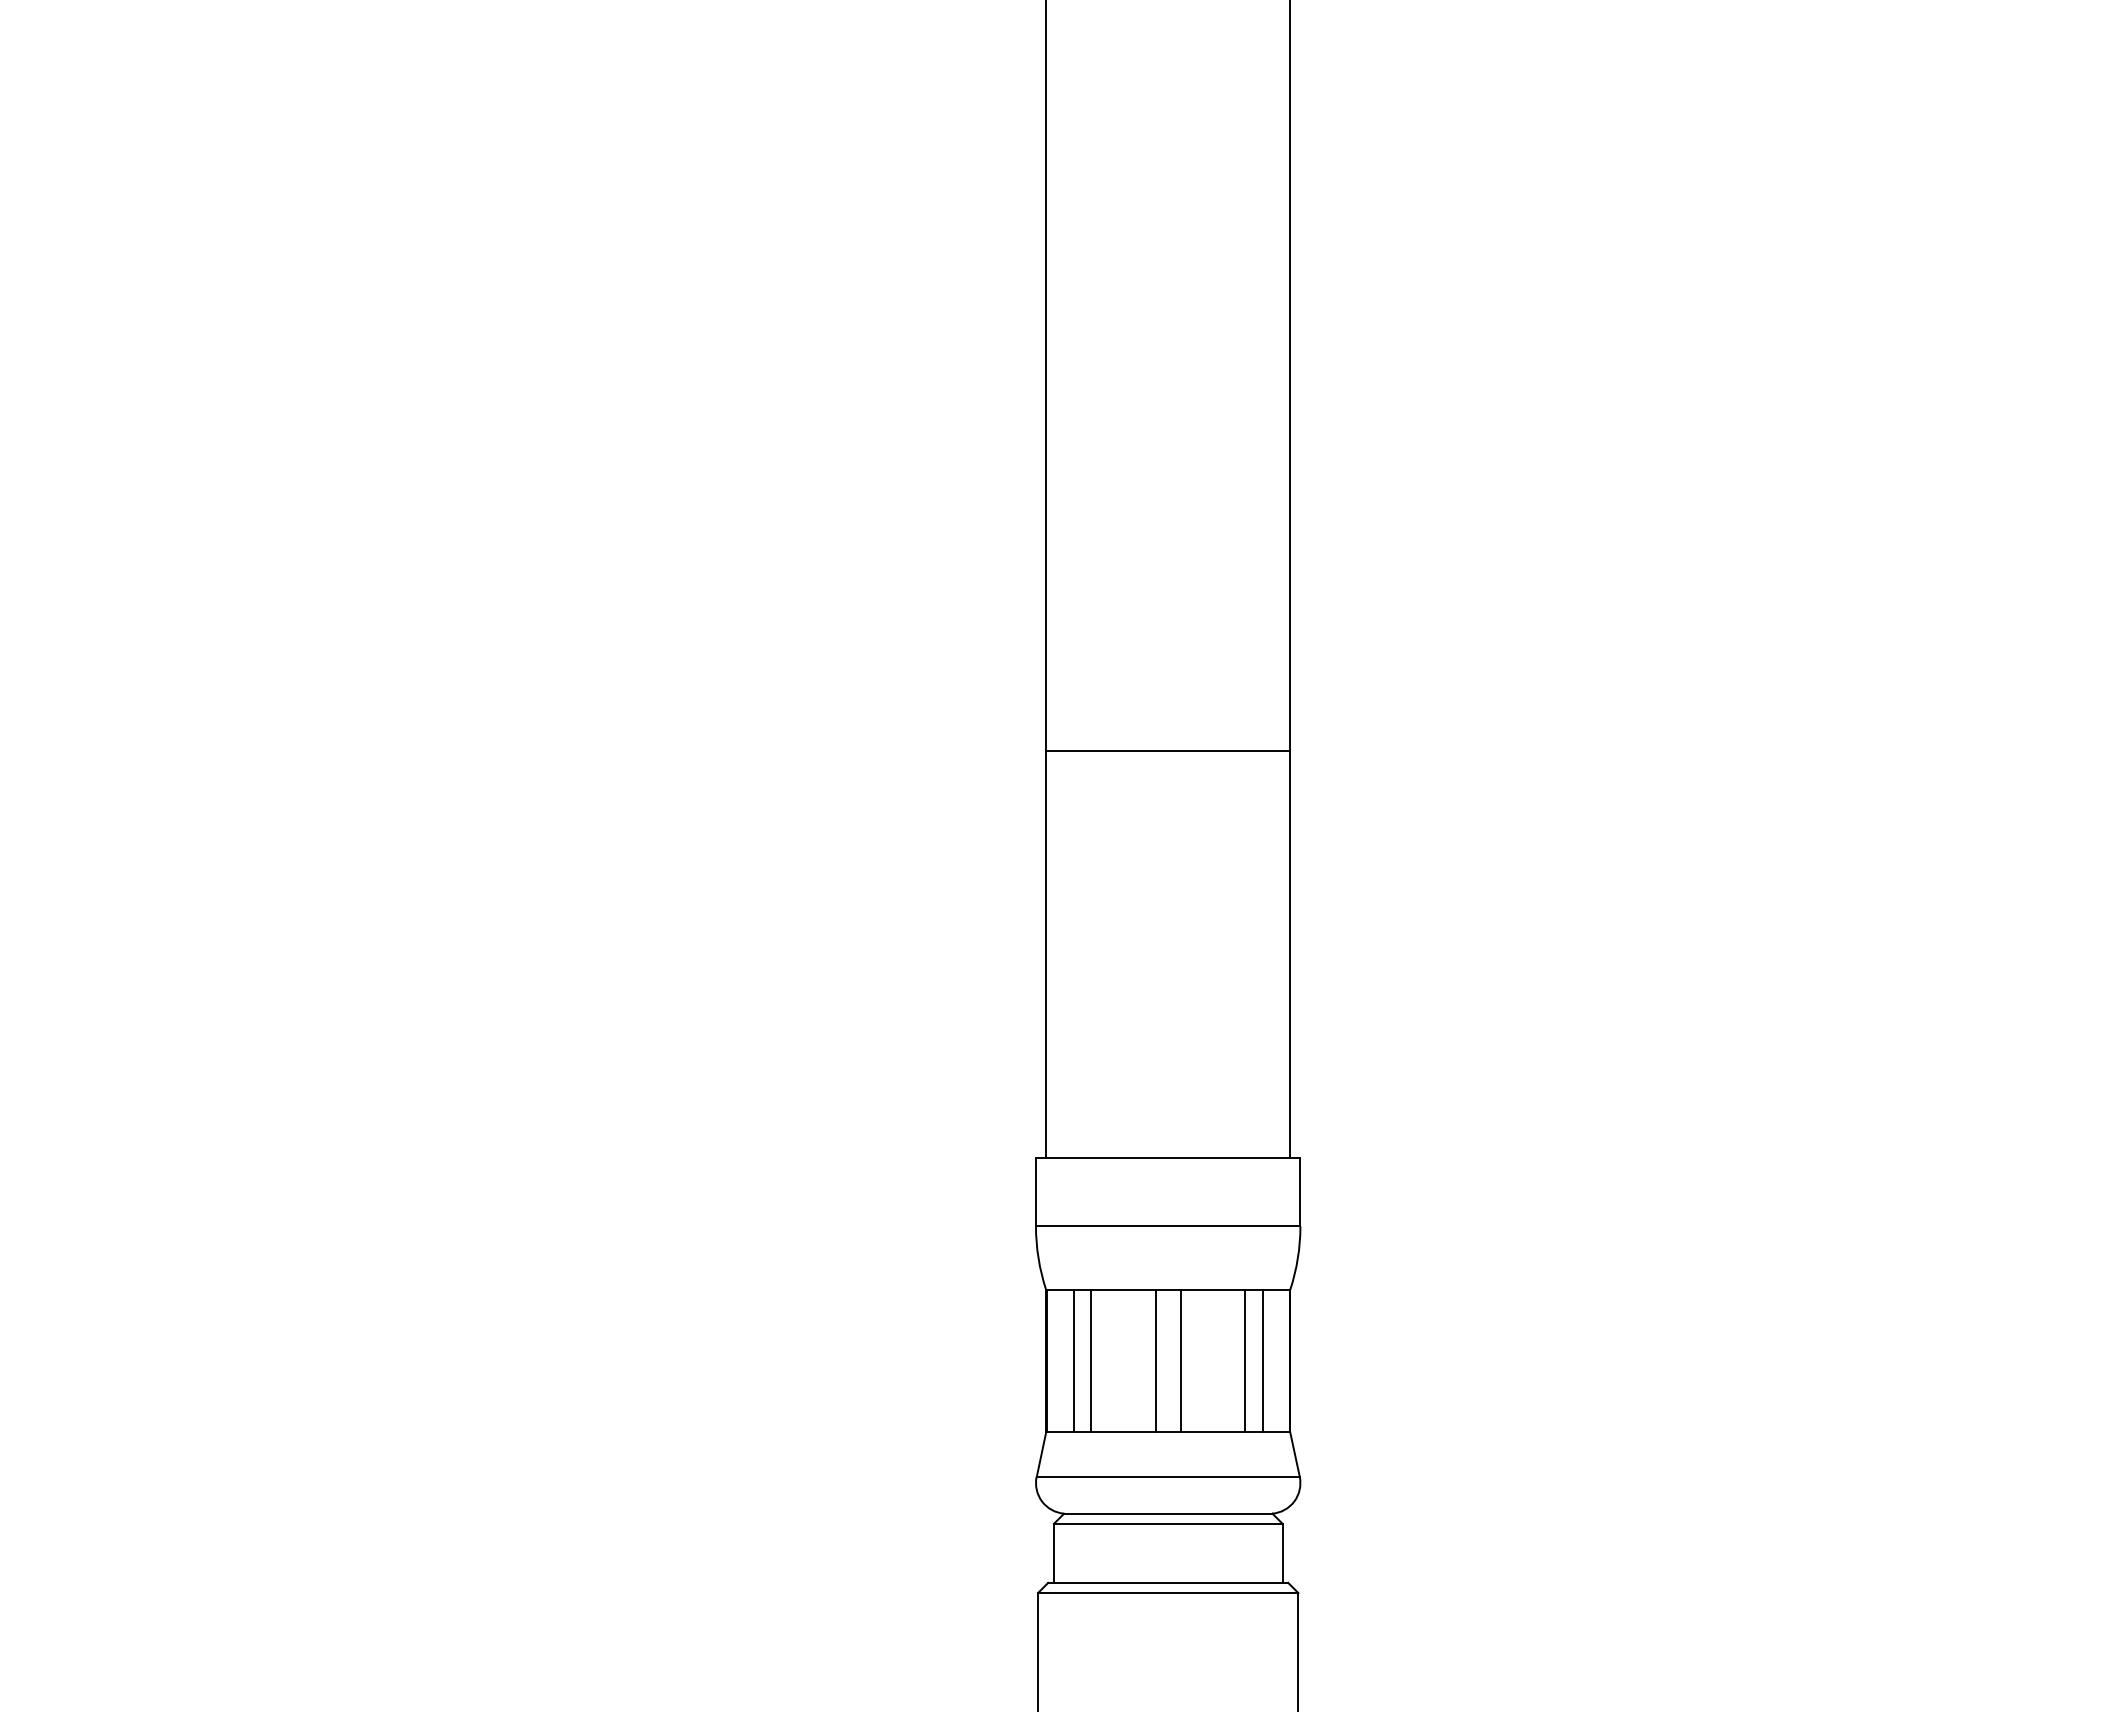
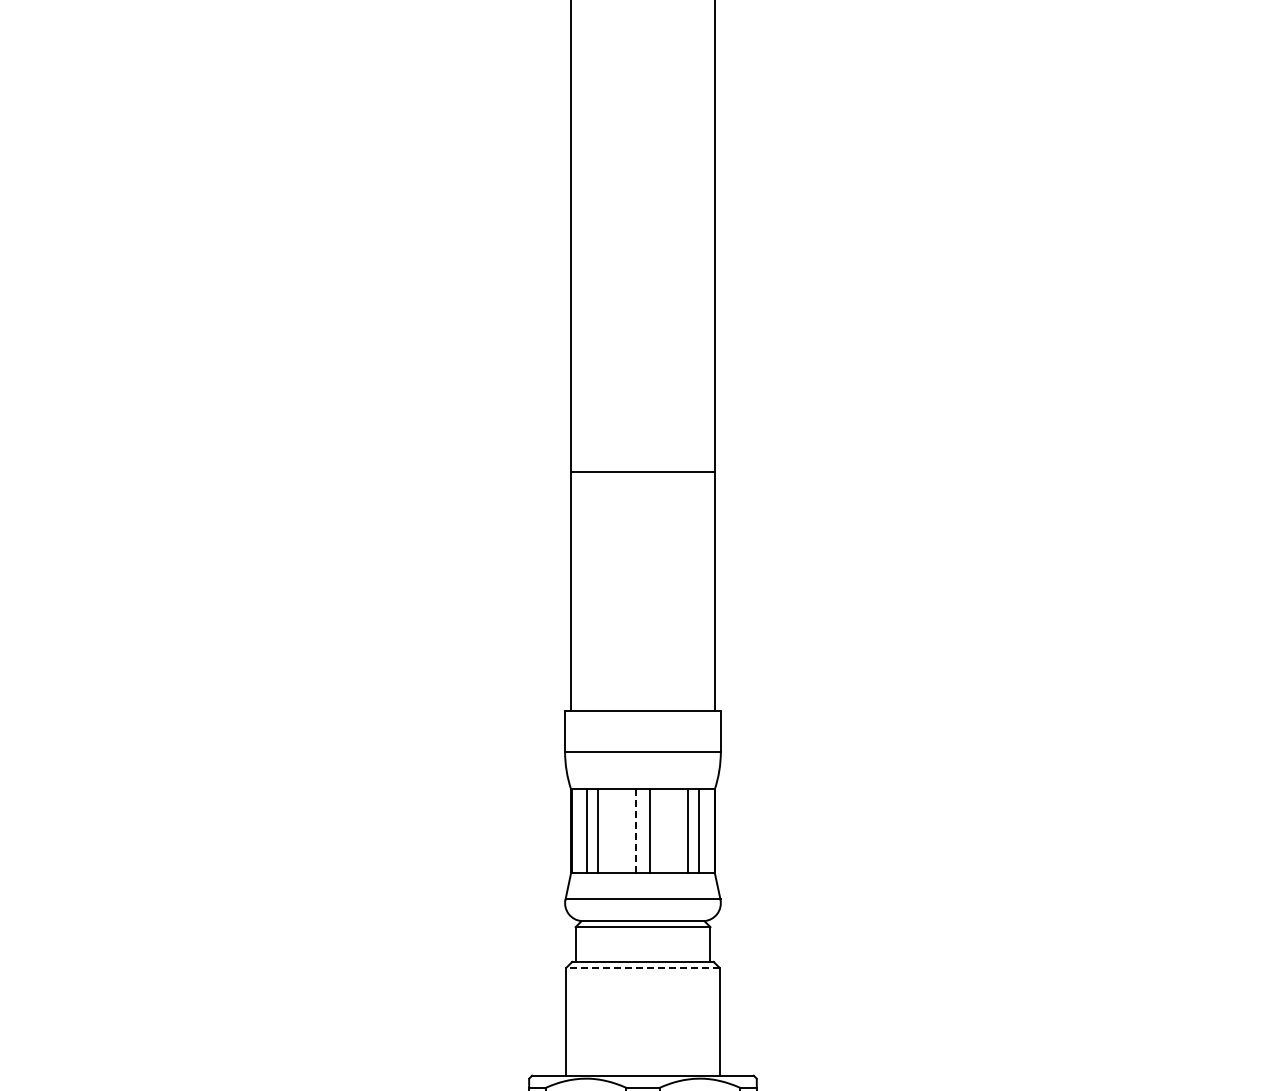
line: (1155, 1361) -> (635, 831), solid -> dashed
line: (1167, 1592) -> (642, 967), solid -> dashed

